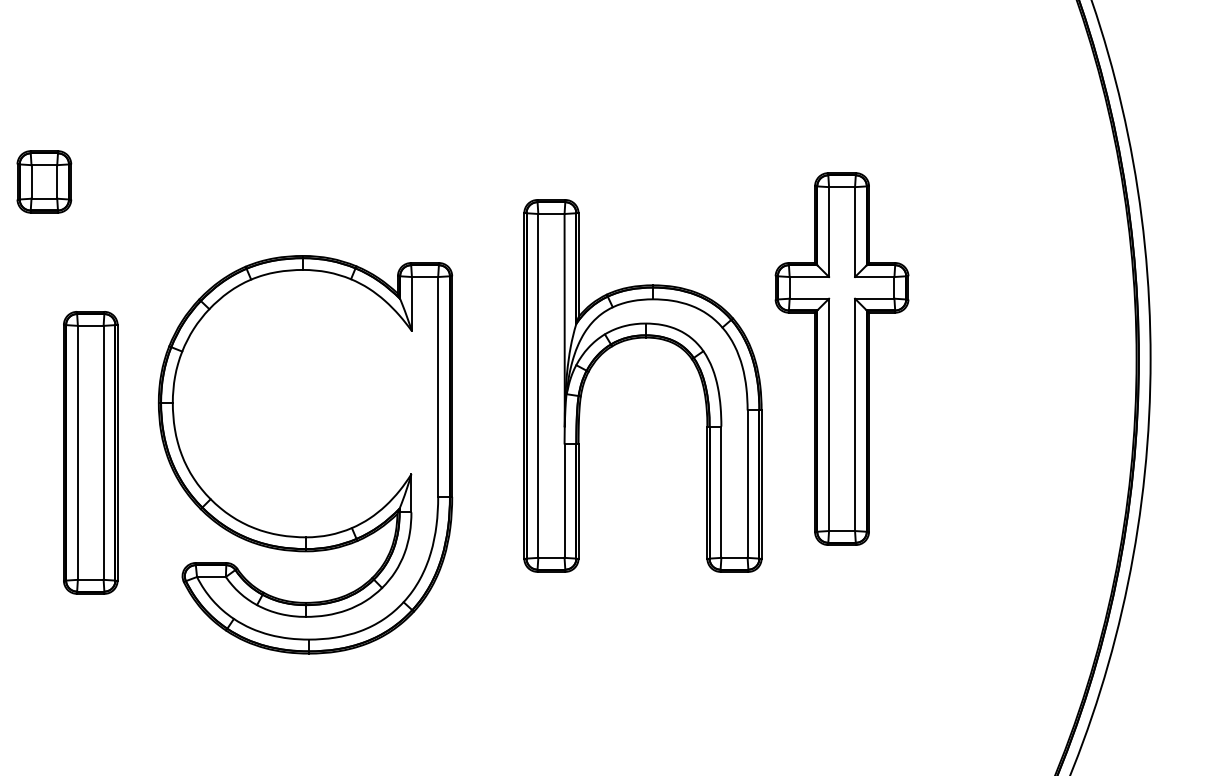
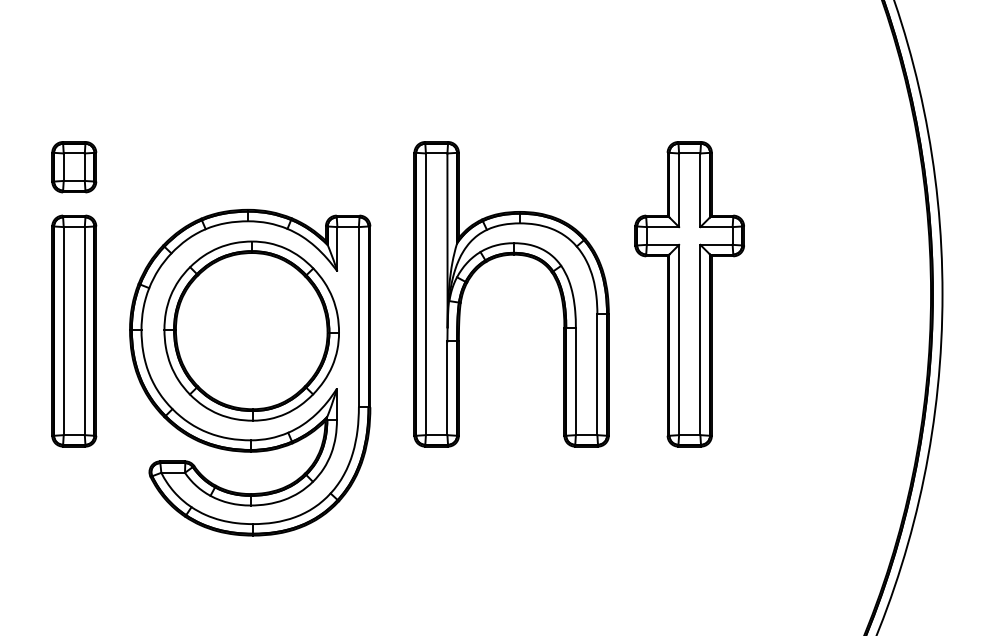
part: (44, 182) -> (74, 167), moved
part: (635, 339) -> (505, 256), moved
part: (307, 403) -> (251, 330), added
part: (91, 452) -> (74, 330), moved

